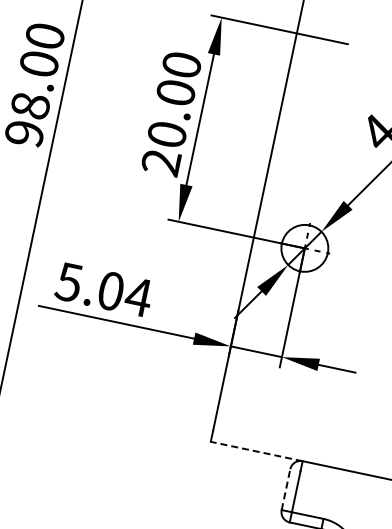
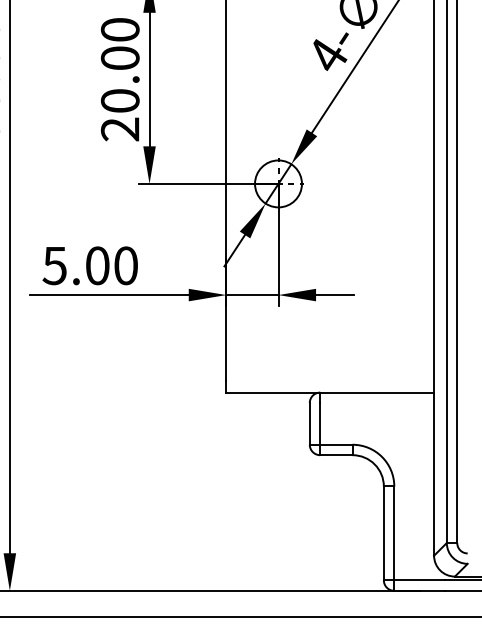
text: (138, 296) -> (125, 265), 5.04 -> 5.00
line: (256, 451) -> (273, 392), dashed -> solid
line: (285, 489) -> (309, 423), dashed -> solid

